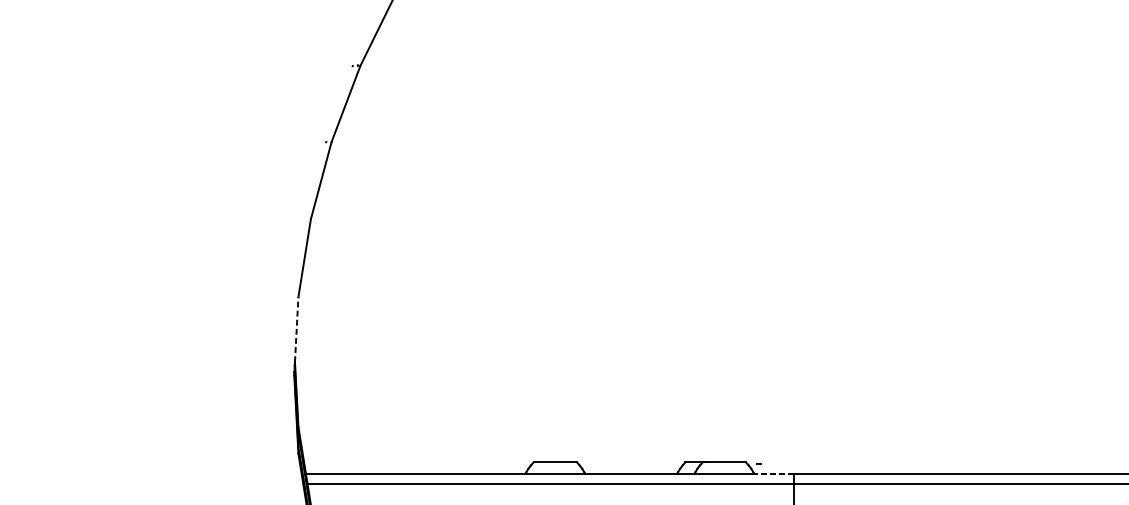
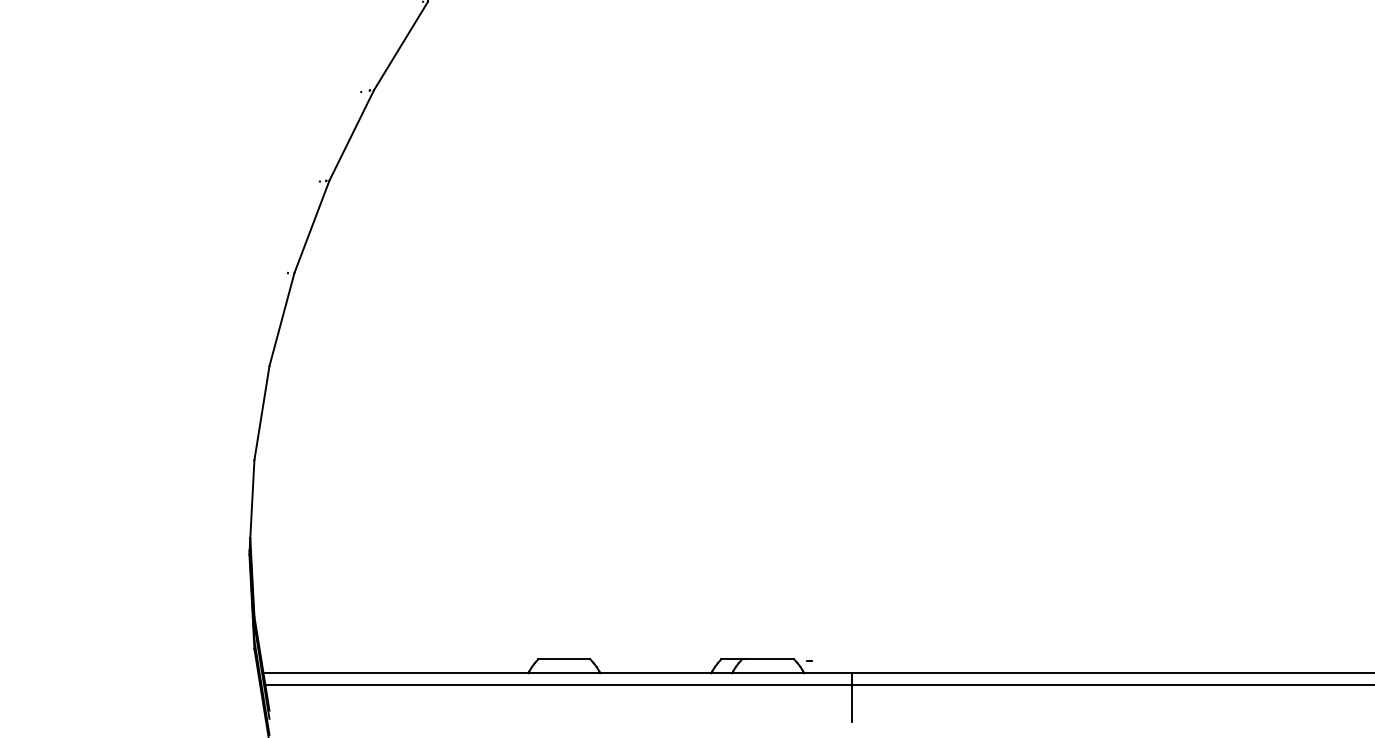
line: (296, 328) -> (252, 498), dashed -> solid
line: (773, 474) -> (827, 673), dashed -> solid

